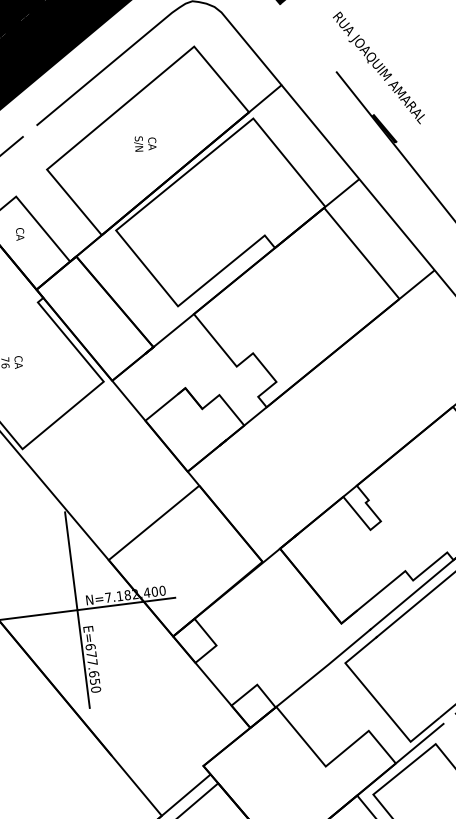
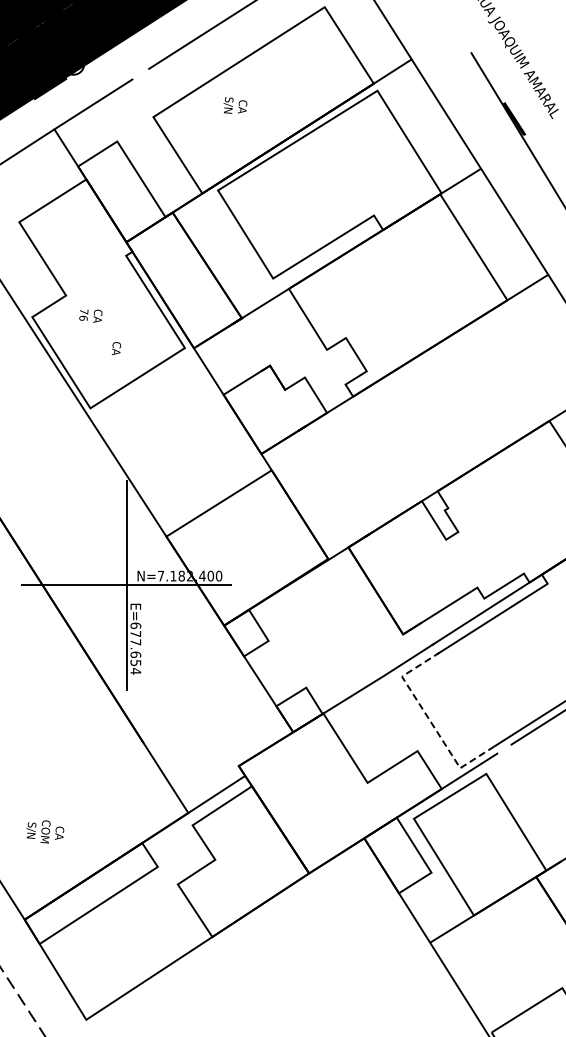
text: (145, 143) -> (235, 105), moved
text: (20, 234) -> (116, 348), moved
text: (95, 689) -> (135, 671), E=677.650 -> E=677.654
line: (376, 700) -> (429, 720), solid -> dashed

